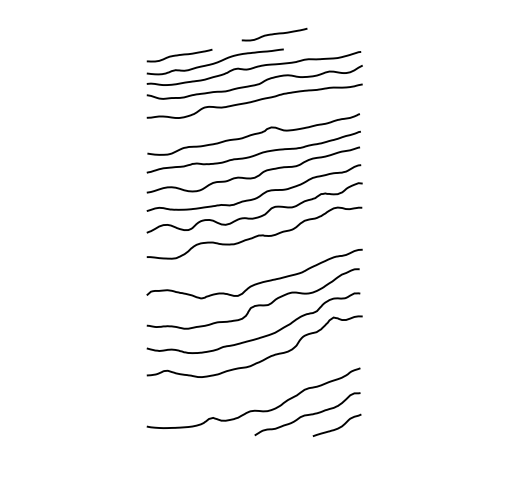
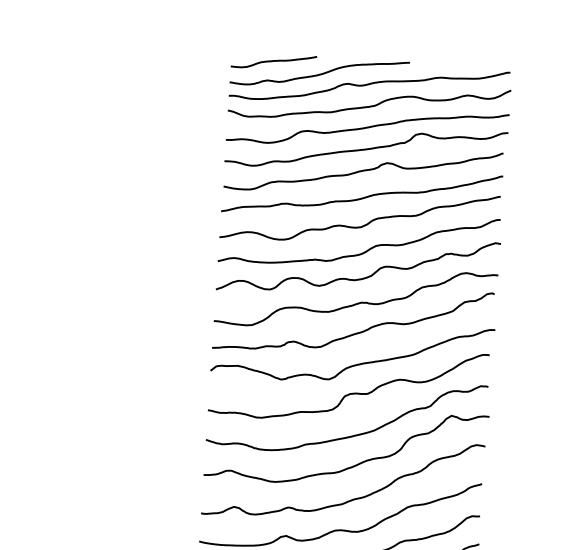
curve: (274, 34) -> (399, 42), removed
curve: (254, 117) -> (366, 148), added
curve: (255, 258) -> (355, 332), added
curve: (260, 386) -> (350, 499), added

